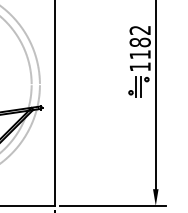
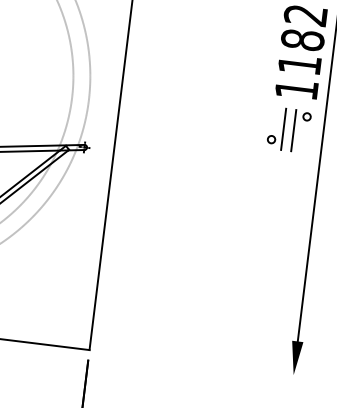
line: (113, 205) -> (207, 363), removed

